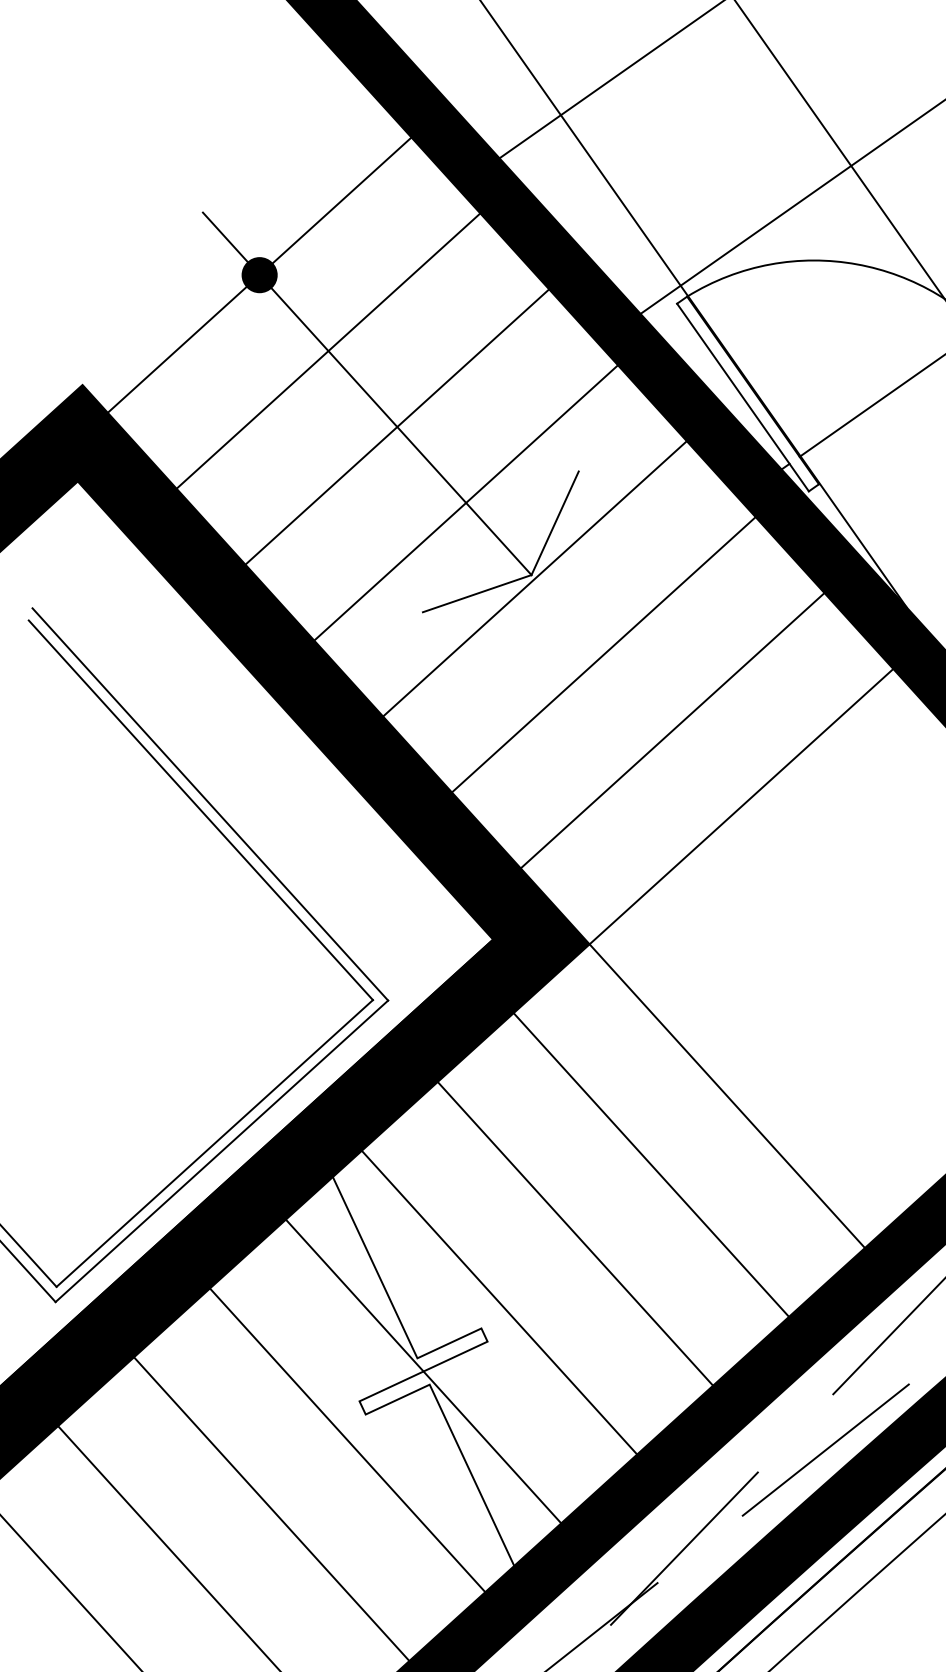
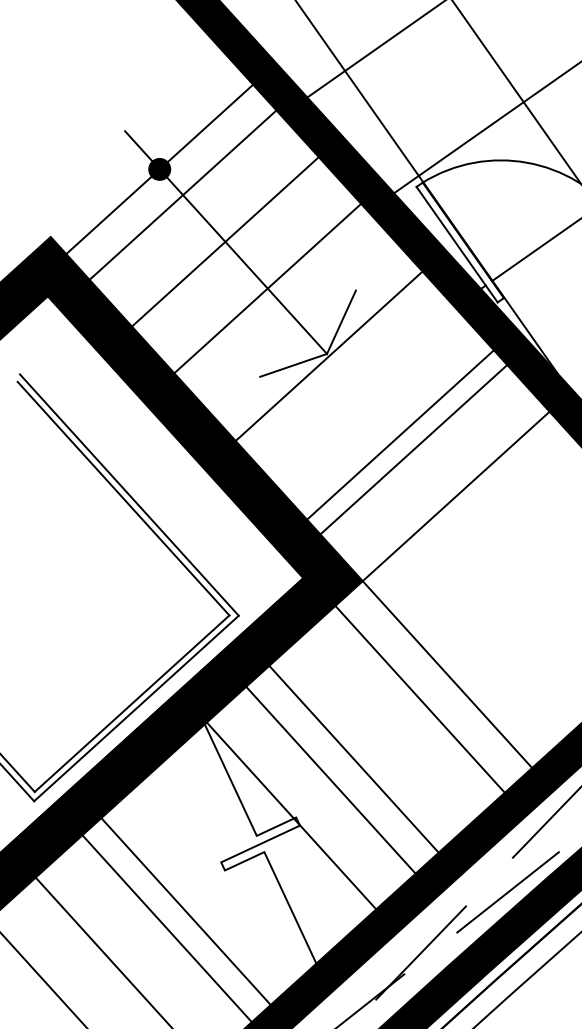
line: (327, 350) -> (182, 194), moved
line: (395, 426) -> (224, 241), moved
line: (465, 502) -> (267, 288), moved
line: (603, 653) -> (400, 434), moved
line: (650, 1164) -> (419, 698), moved
line: (499, 1302) -> (331, 780), moved
line: (423, 1370) -> (291, 815), moved
line: (347, 1438) -> (185, 910), moved

